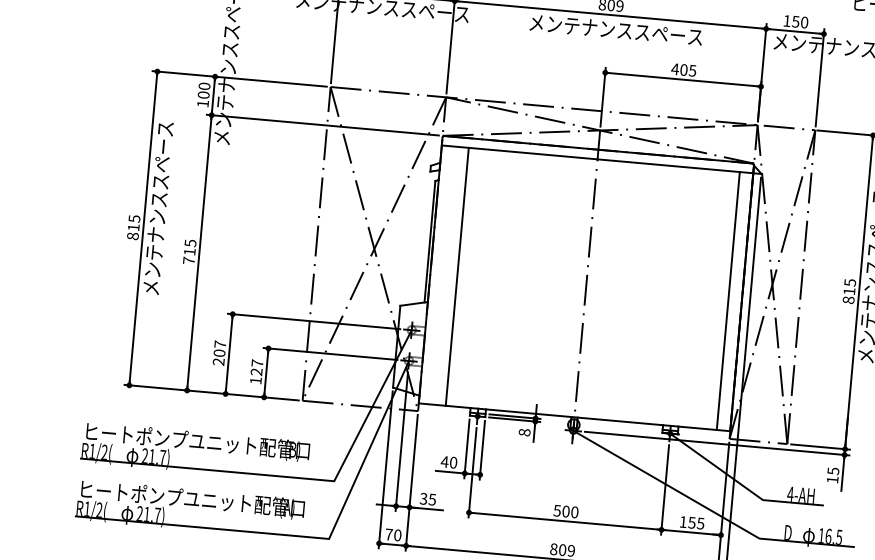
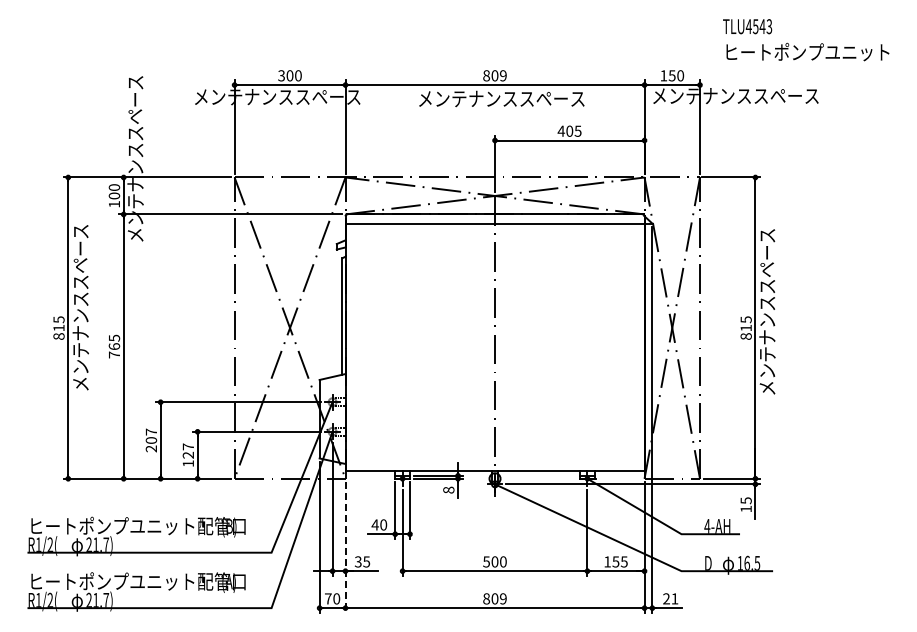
text: (189, 251) -> (114, 346), 715 -> 765
line: (457, 276) -> (371, 347), removed
line: (728, 300) -> (631, 347), removed
line: (411, 483) -> (345, 548), solid -> dashed

